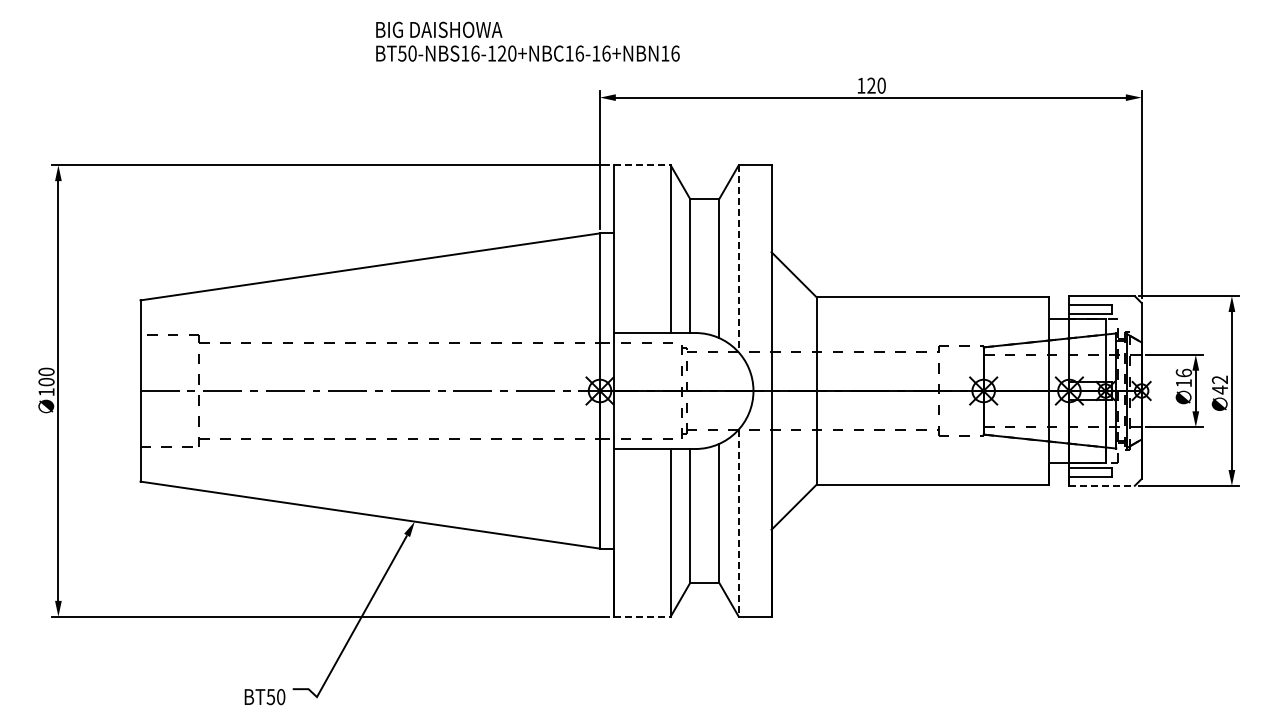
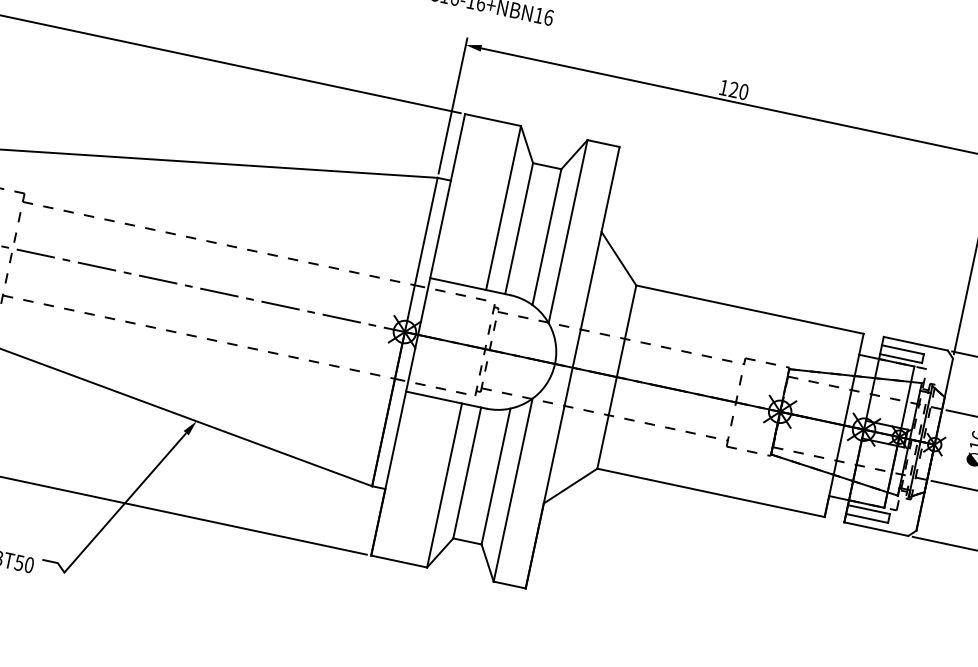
line: (642, 165) -> (493, 120), dashed -> solid
line: (738, 258) -> (567, 231), dashed -> solid
line: (1102, 485) -> (876, 528), dashed -> solid
line: (738, 523) -> (512, 490), dashed -> solid
line: (642, 616) -> (399, 561), dashed -> solid

